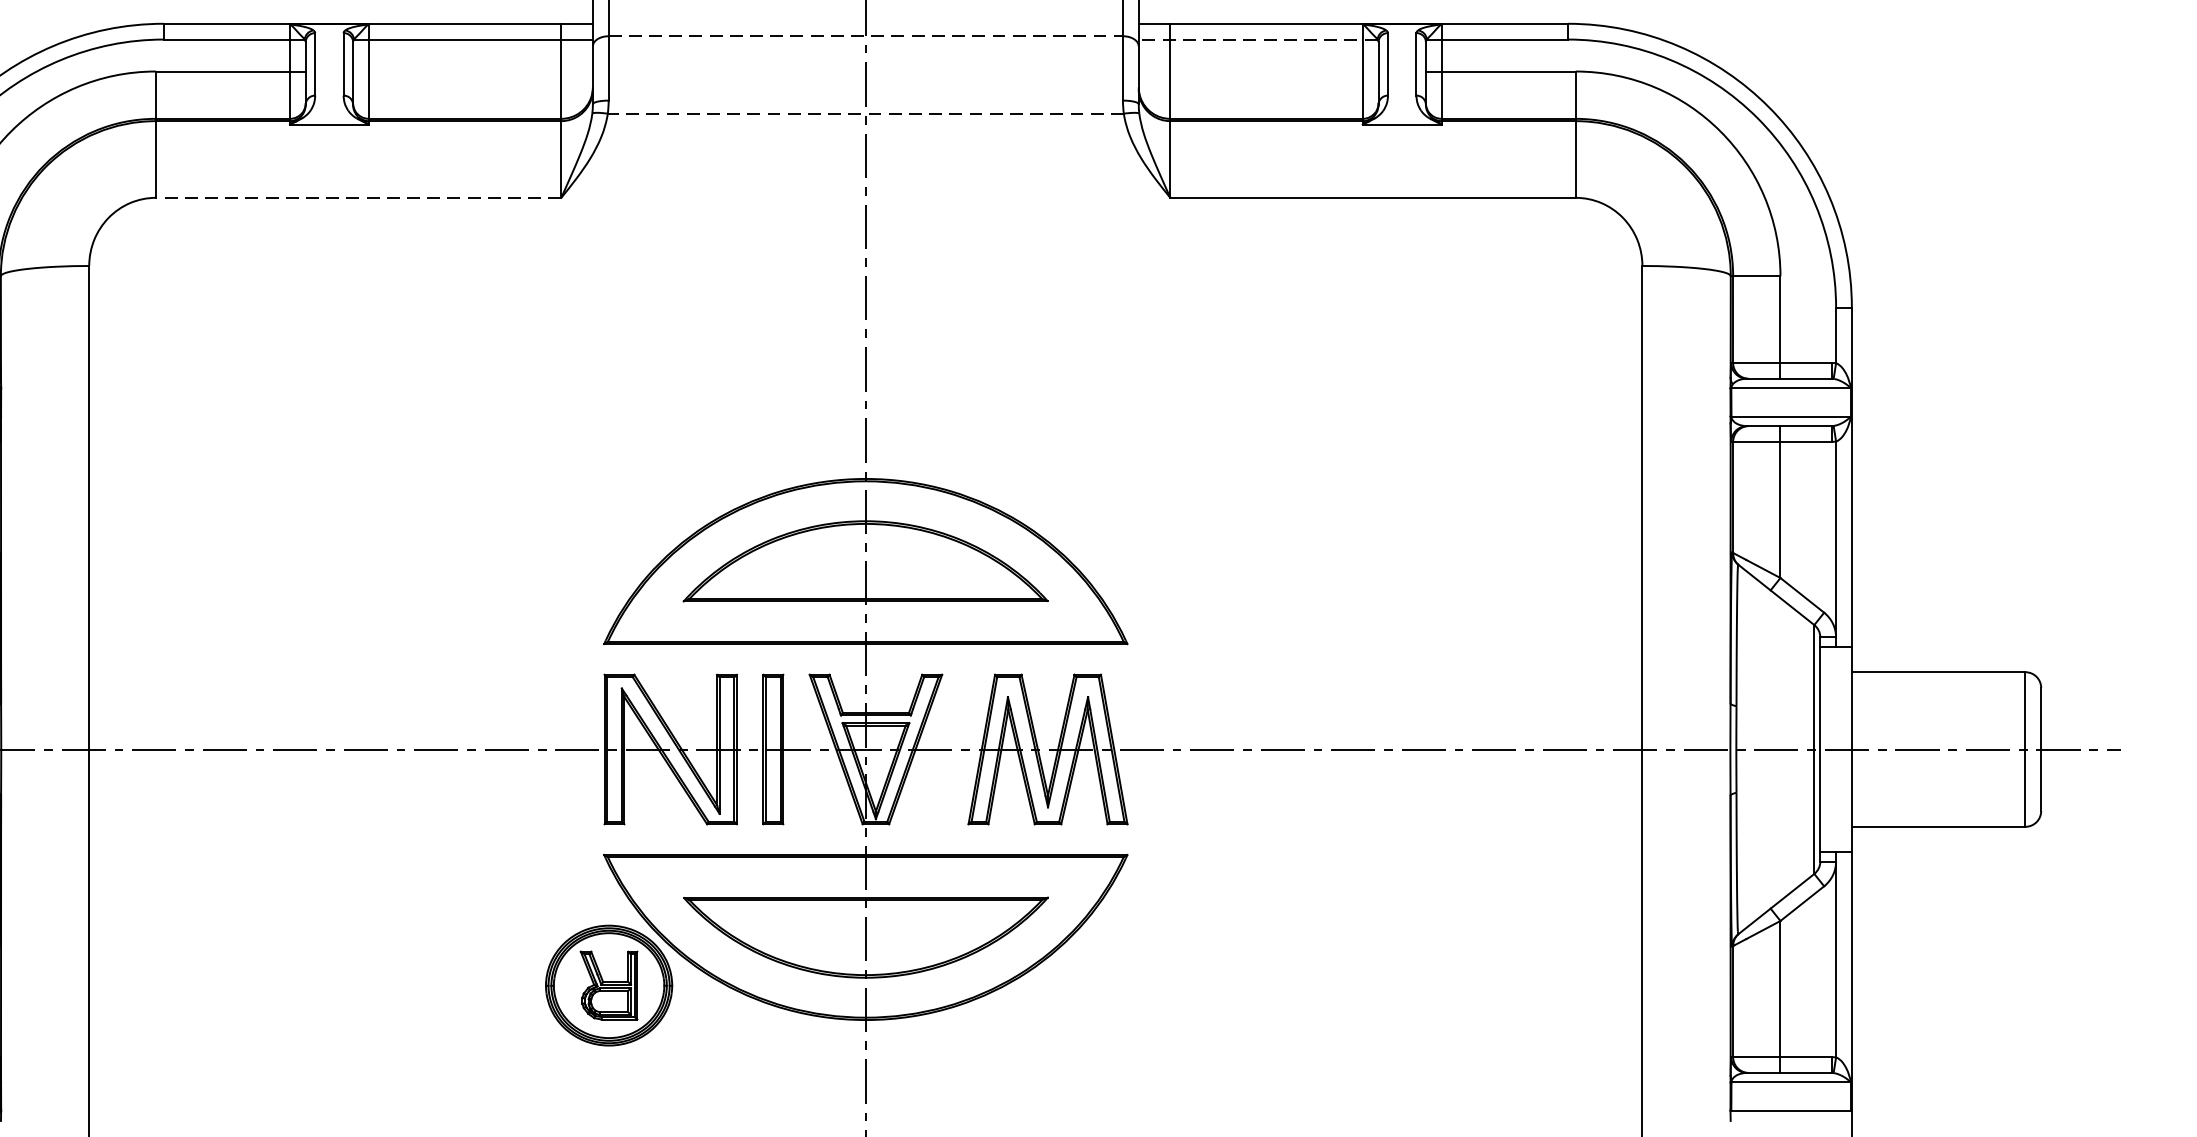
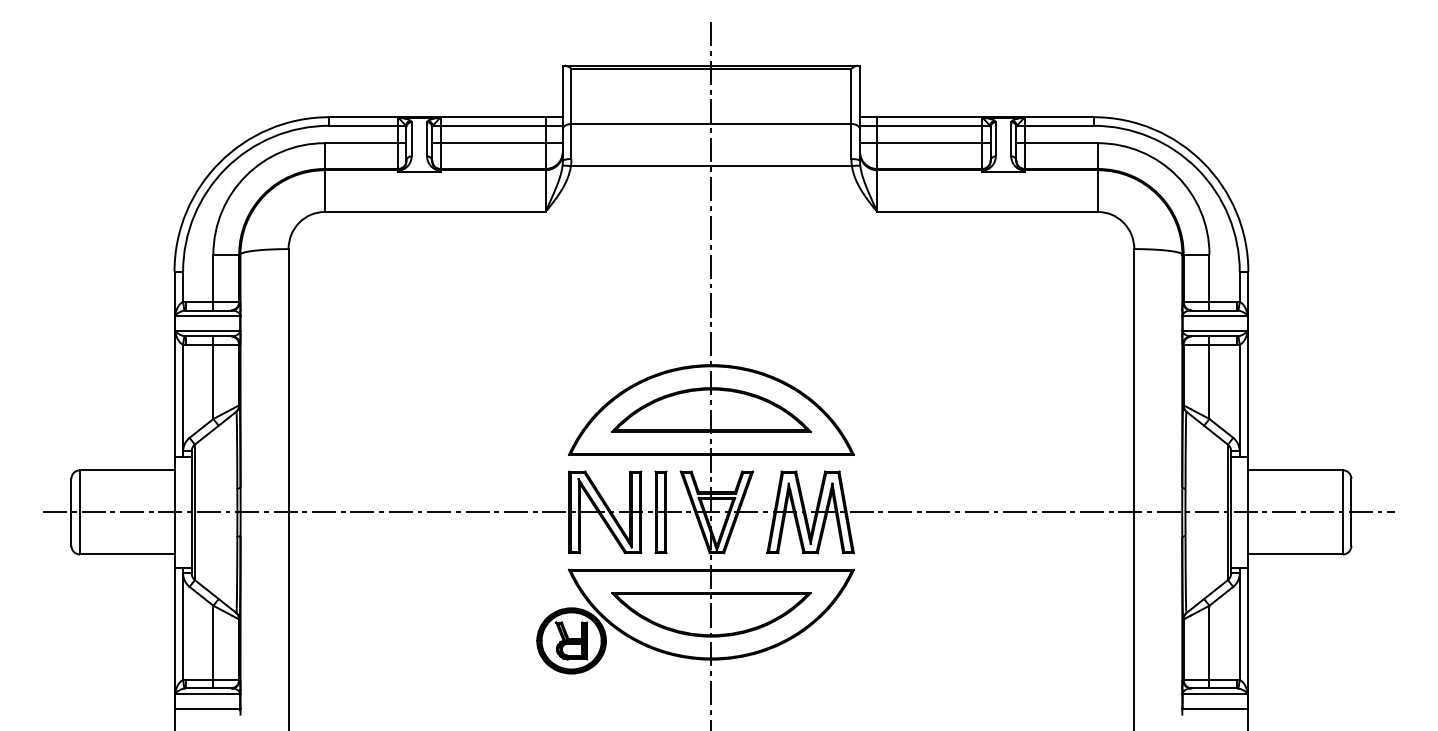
line: (865, 37) -> (711, 124), dashed -> solid
line: (1257, 39) -> (924, 125), dashed -> solid
line: (472, 72) -> (497, 143), added
line: (1258, 72) -> (925, 143), added
line: (864, 114) -> (710, 166), dashed -> solid
line: (357, 196) -> (434, 211), dashed -> solid

